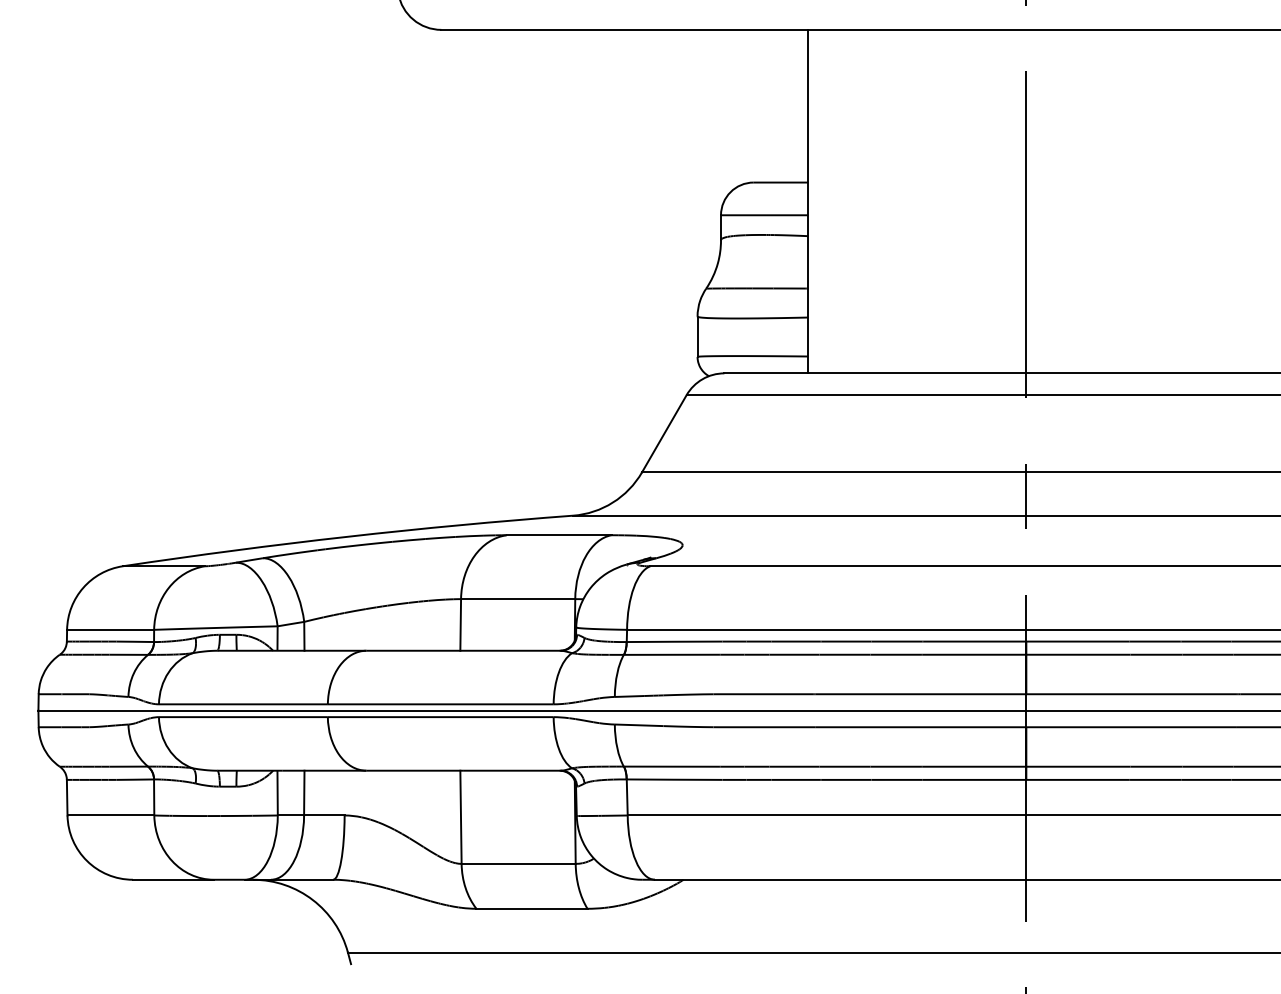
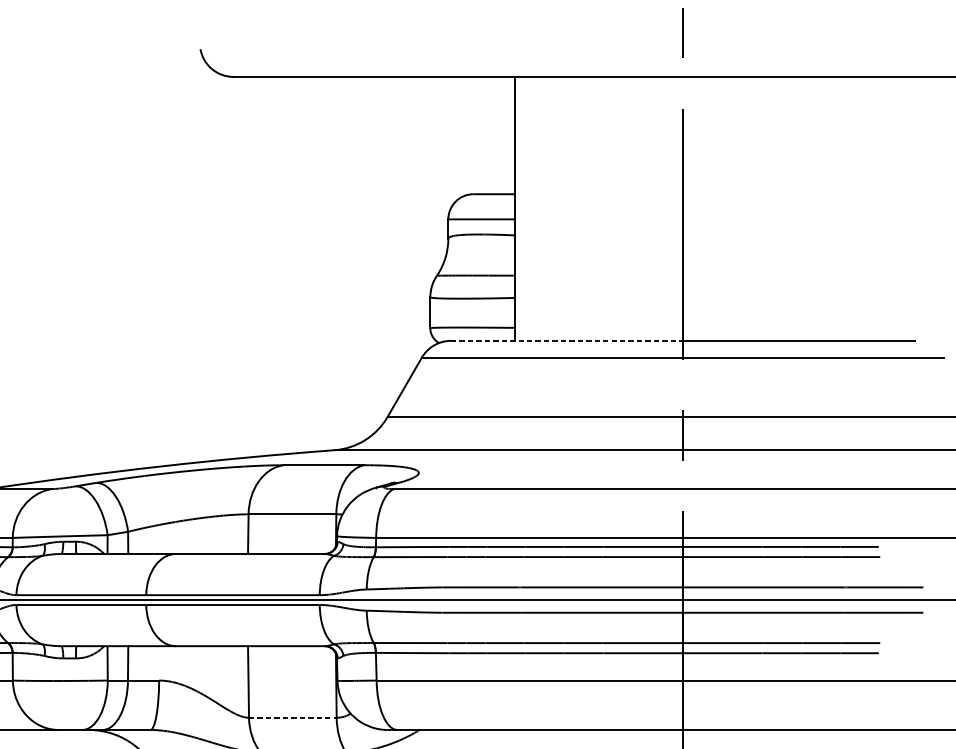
line: (875, 373) -> (567, 340), solid -> dashed
line: (519, 863) -> (293, 717), solid -> dashed

